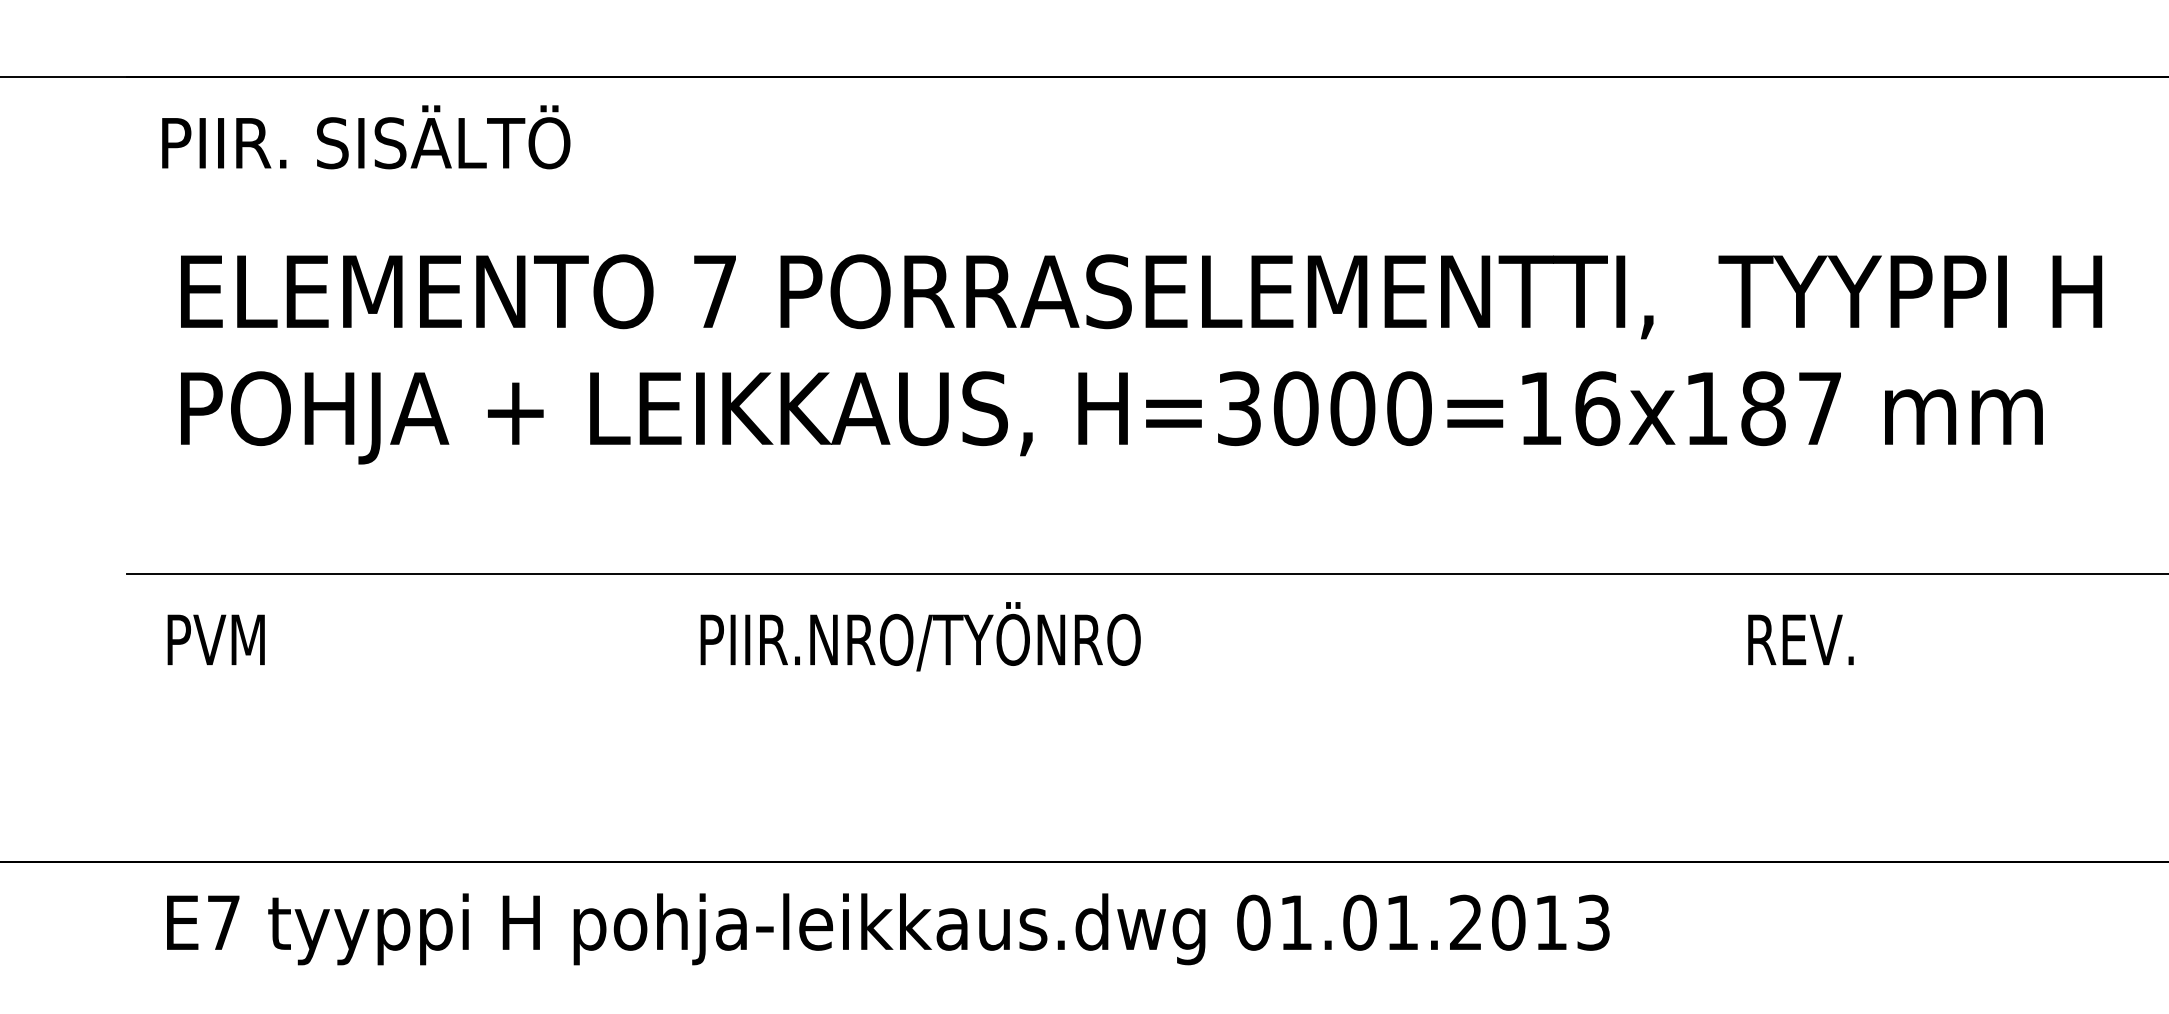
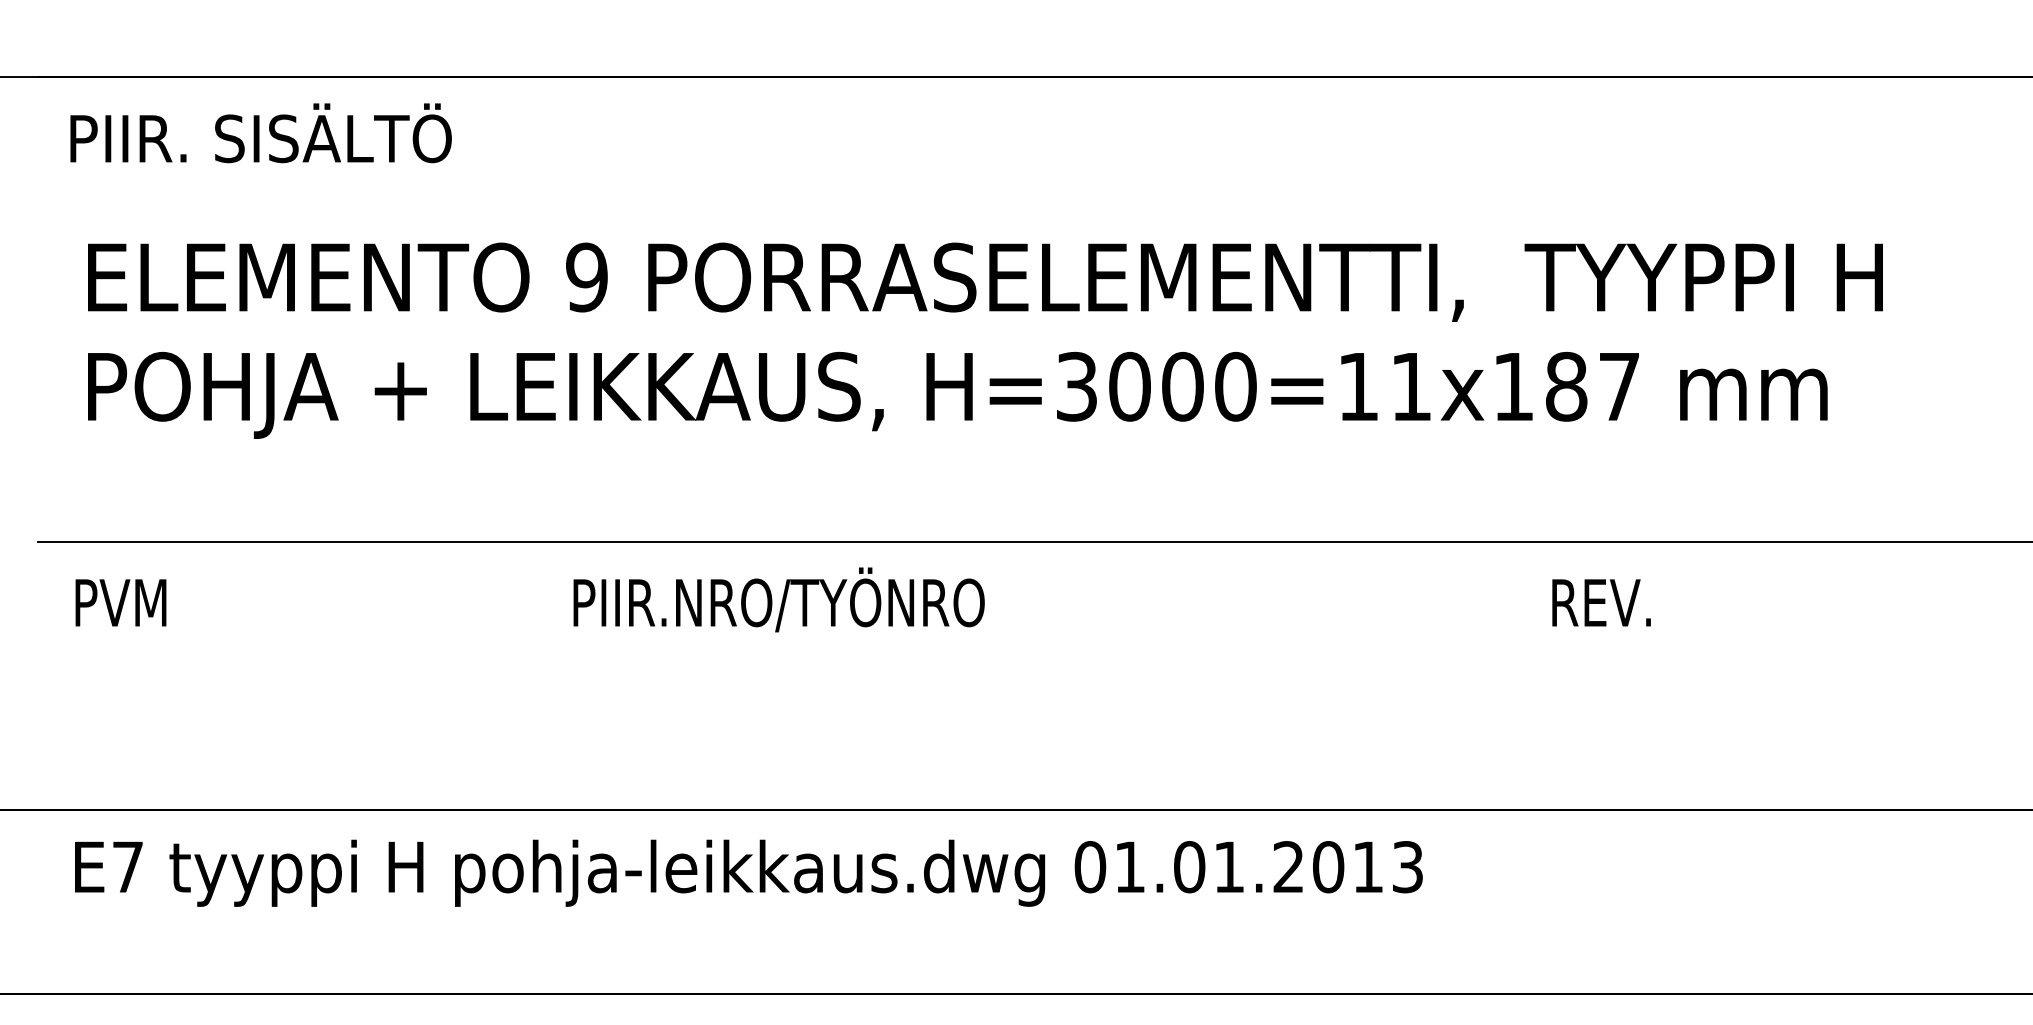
text: (714, 291) -> (586, 277), 7 -> 9
text: (1597, 408) -> (1411, 386), H=3000=16x187 -> H=3000=11x187

